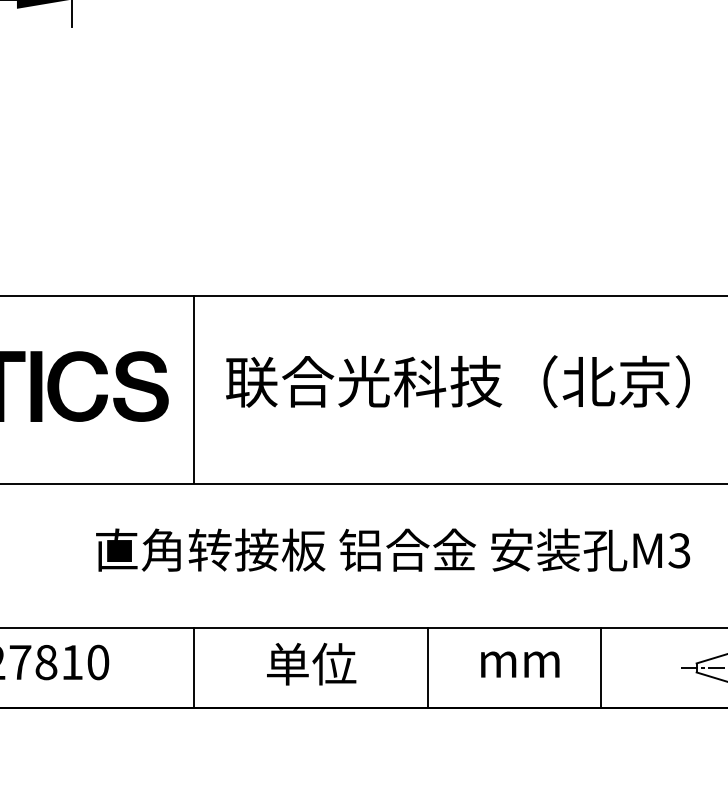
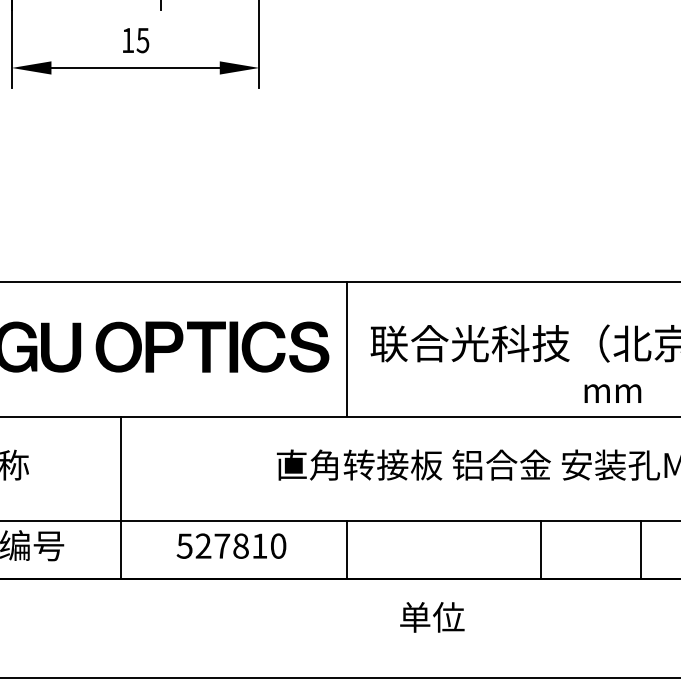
text: (311, 664) -> (432, 617), moved
text: (519, 664) -> (612, 393), moved
line: (428, 667) -> (540, 549), moved

